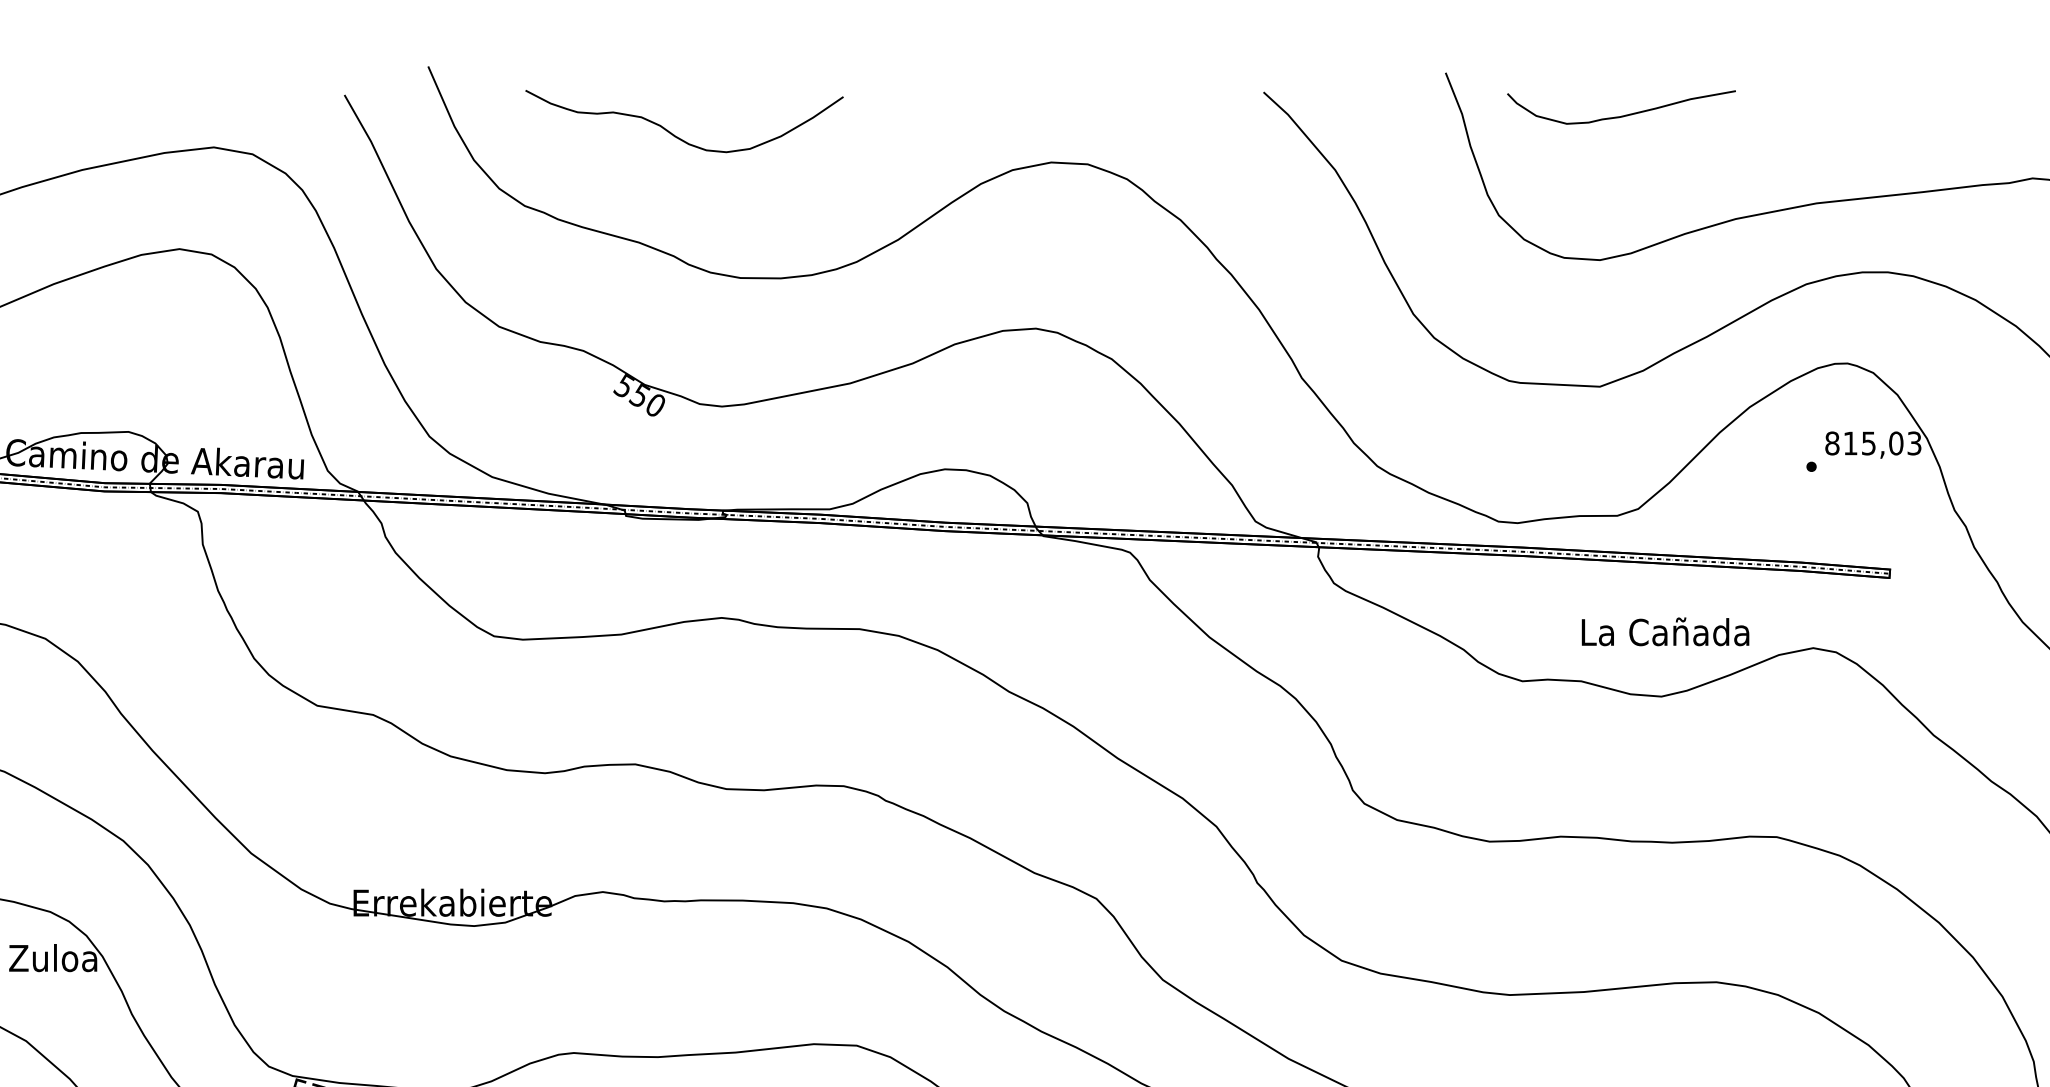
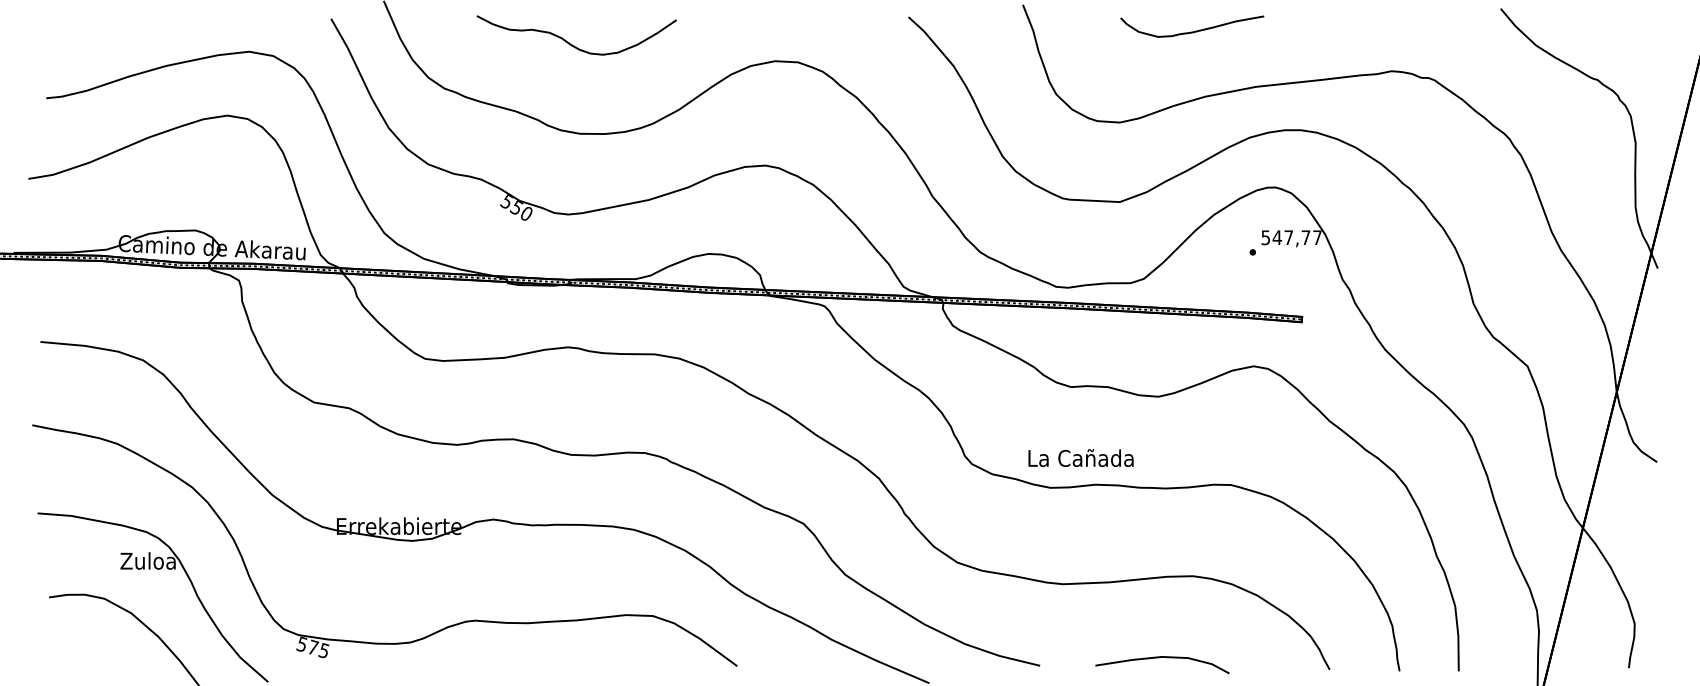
curve: (1626, 113) -> (1195, 30), moved
curve: (677, 135) -> (572, 44), moved
text: (1873, 443) -> (1291, 237), 815,03 -> 547,77
text: (1664, 632) -> (1080, 458), moved

